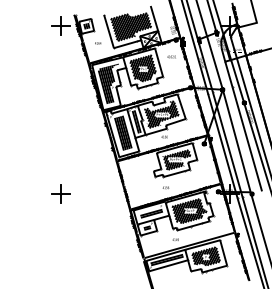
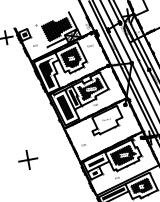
line: (108, 31) -> (41, 35), removed
hatch: (176, 159) -> (107, 119), removed
text: (165, 187) -> (83, 145), moved
part: (60, 193) -> (27, 159), size x1.4

